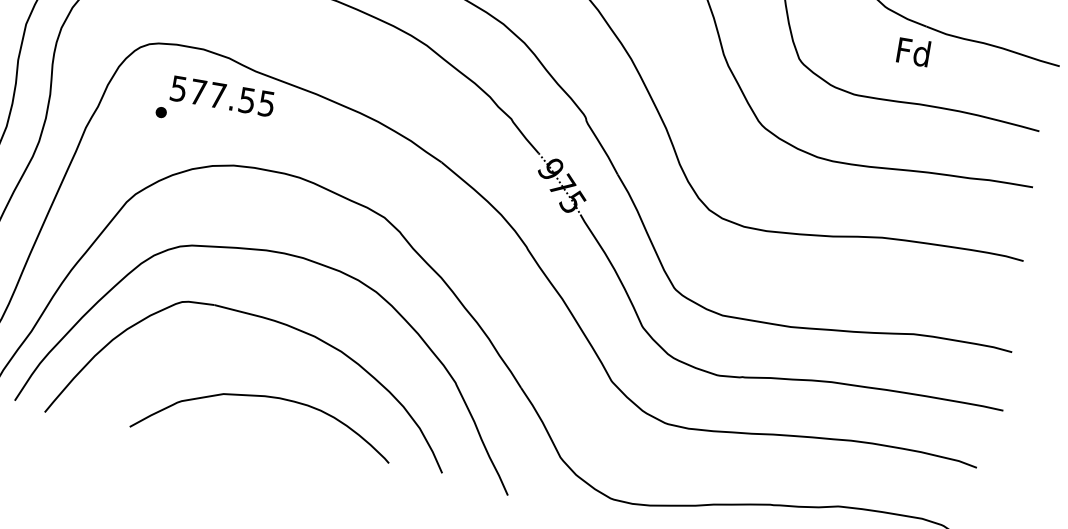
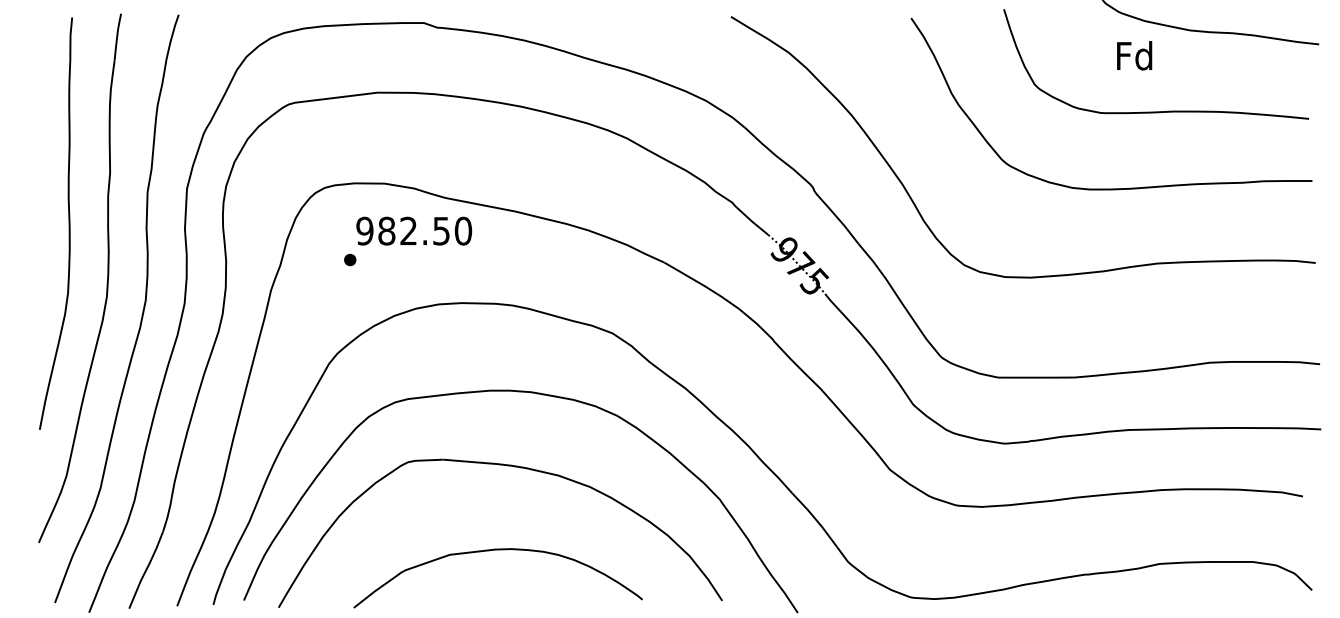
text: (913, 51) -> (1134, 55), moved
text: (223, 95) -> (414, 230), 577.55 -> 982.50
curve: (266, 397) -> (497, 550), moved

